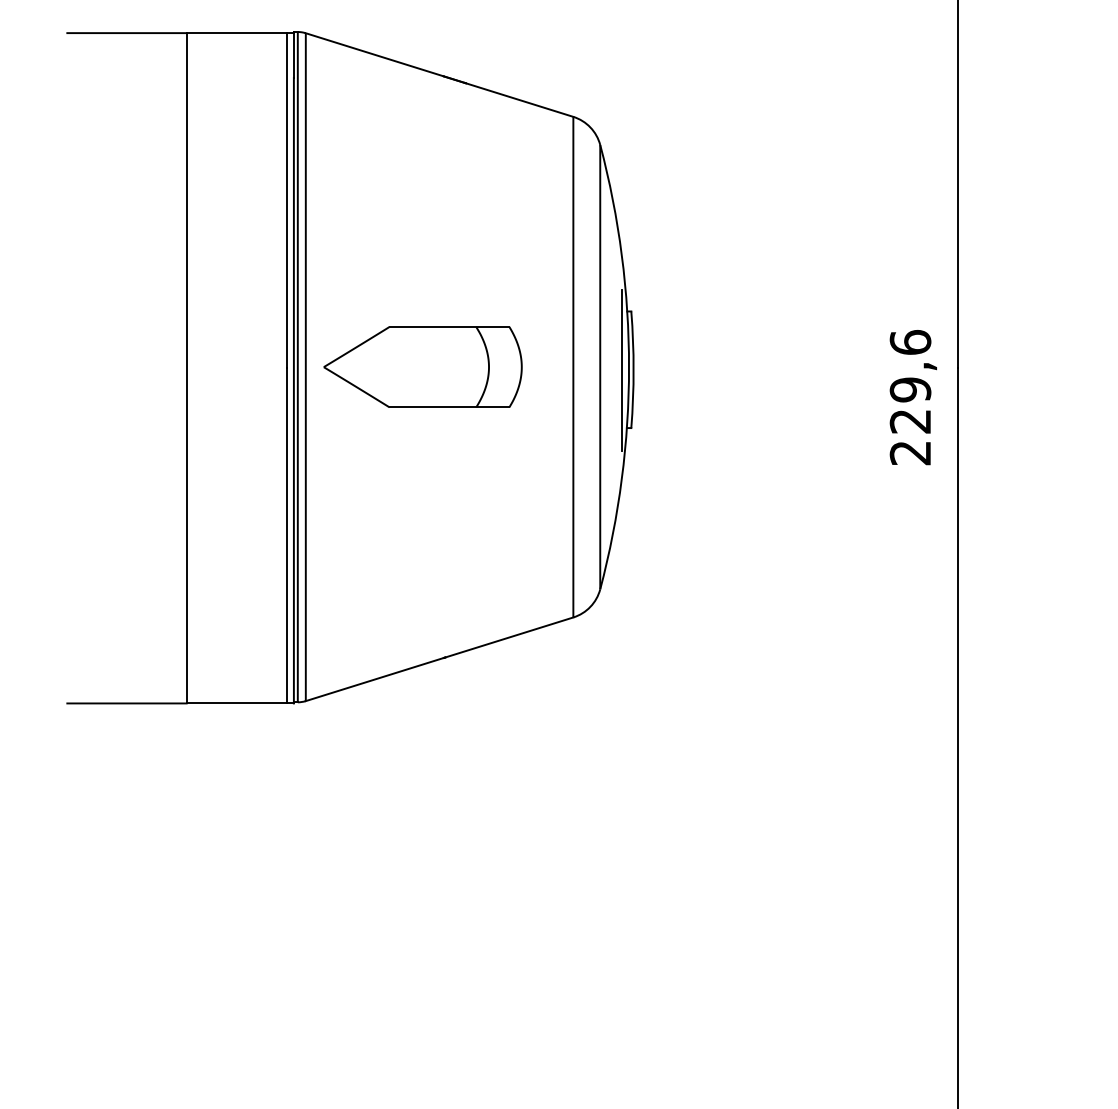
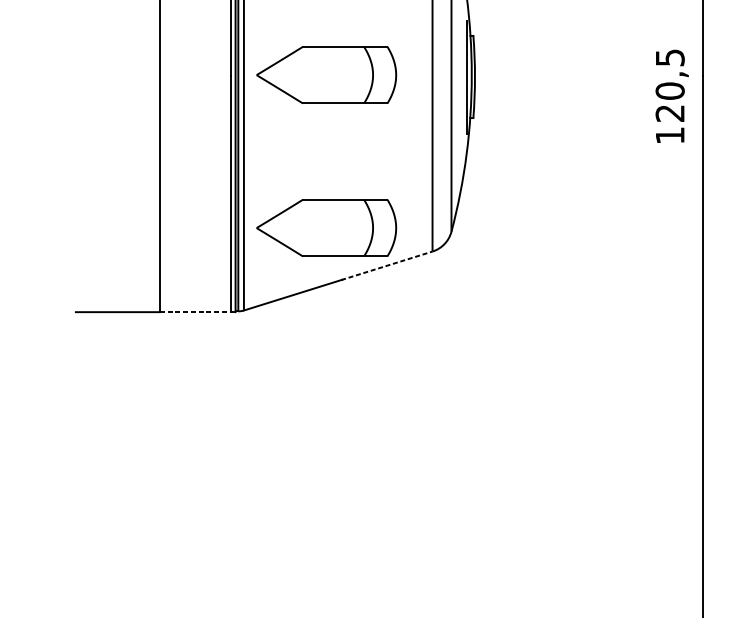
text: (910, 397) -> (670, 96), 229,6 -> 120,5
part: (422, 583) -> (326, 227), added
line: (508, 637) -> (386, 265), solid -> dashed
line: (240, 703) -> (197, 312), solid -> dashed

